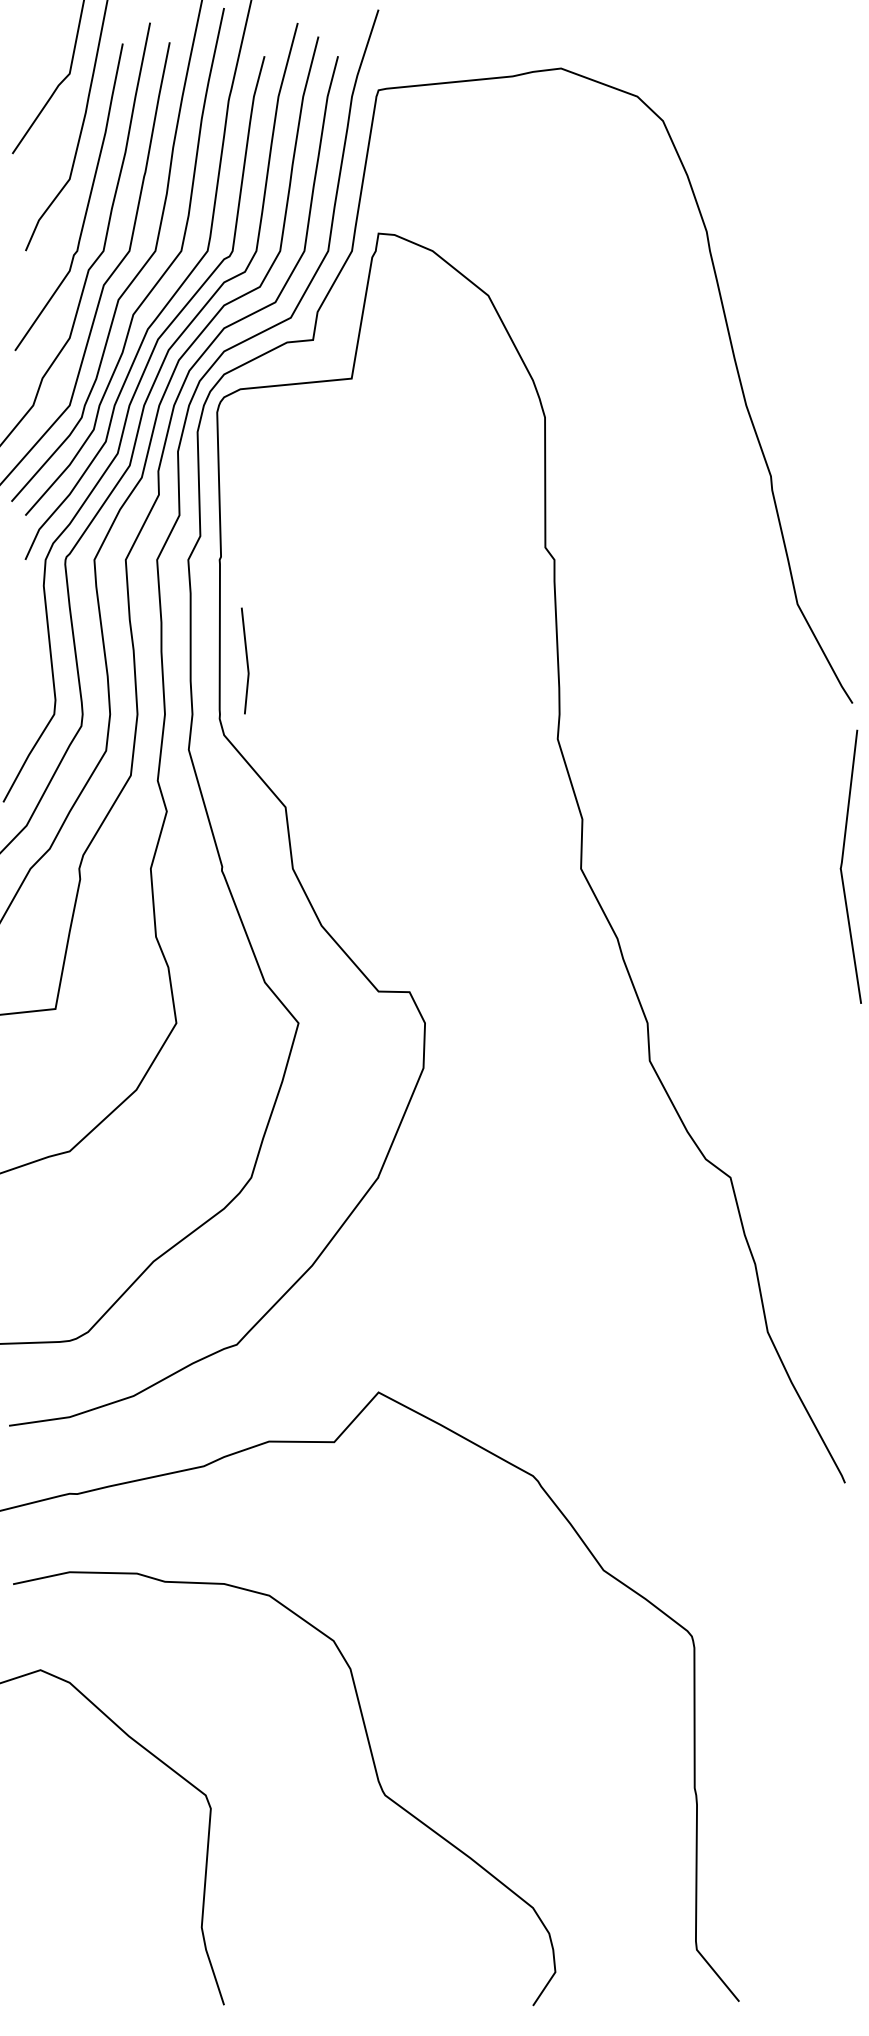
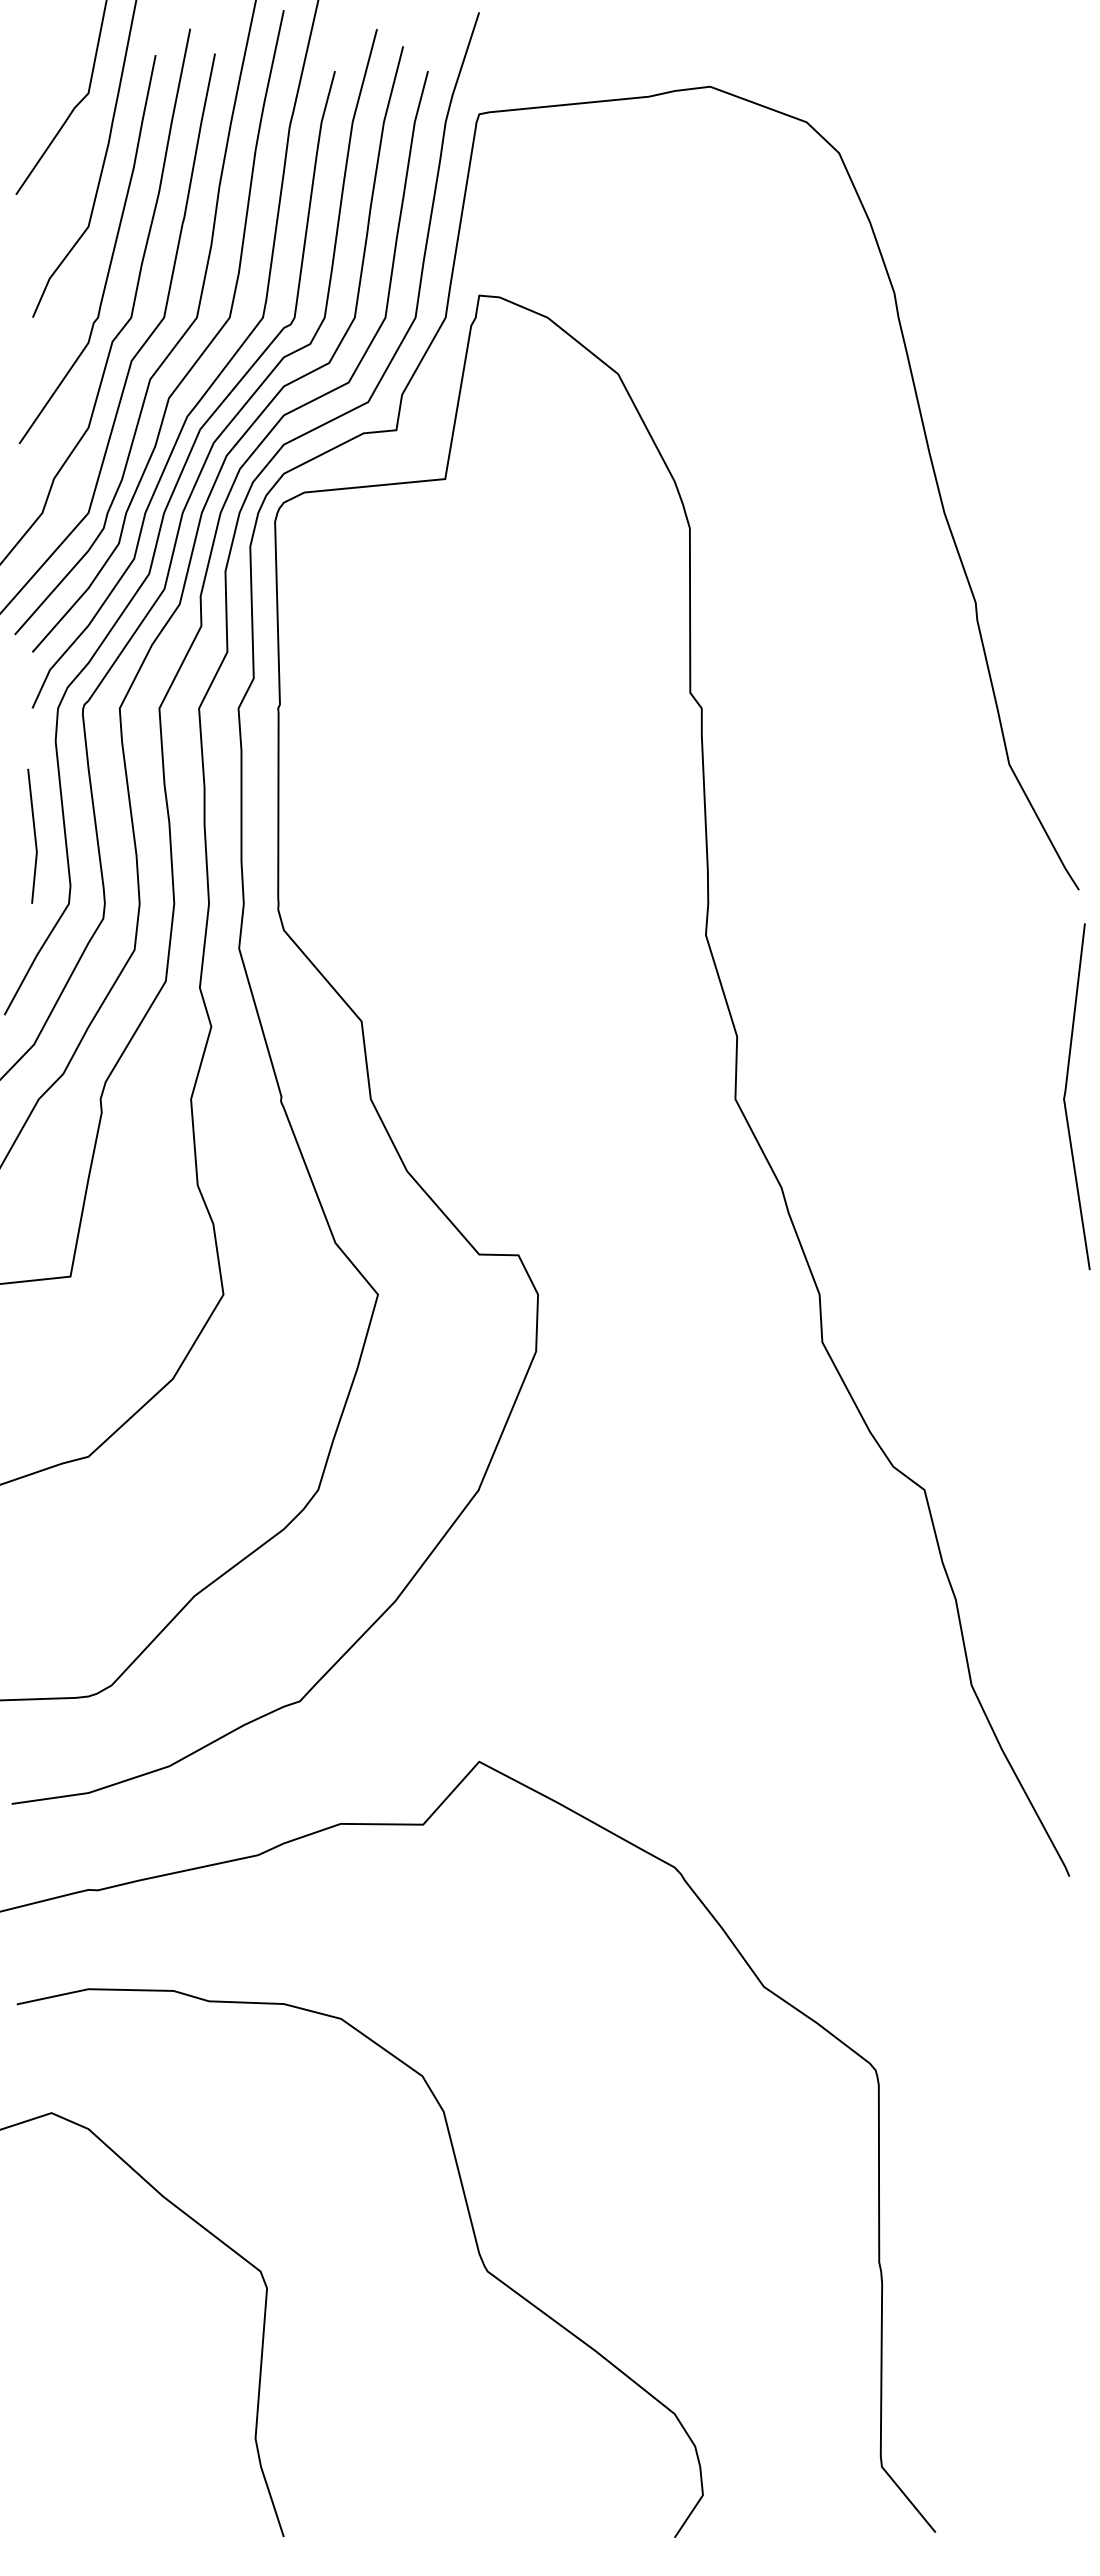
line: (246, 660) -> (34, 835), moved

